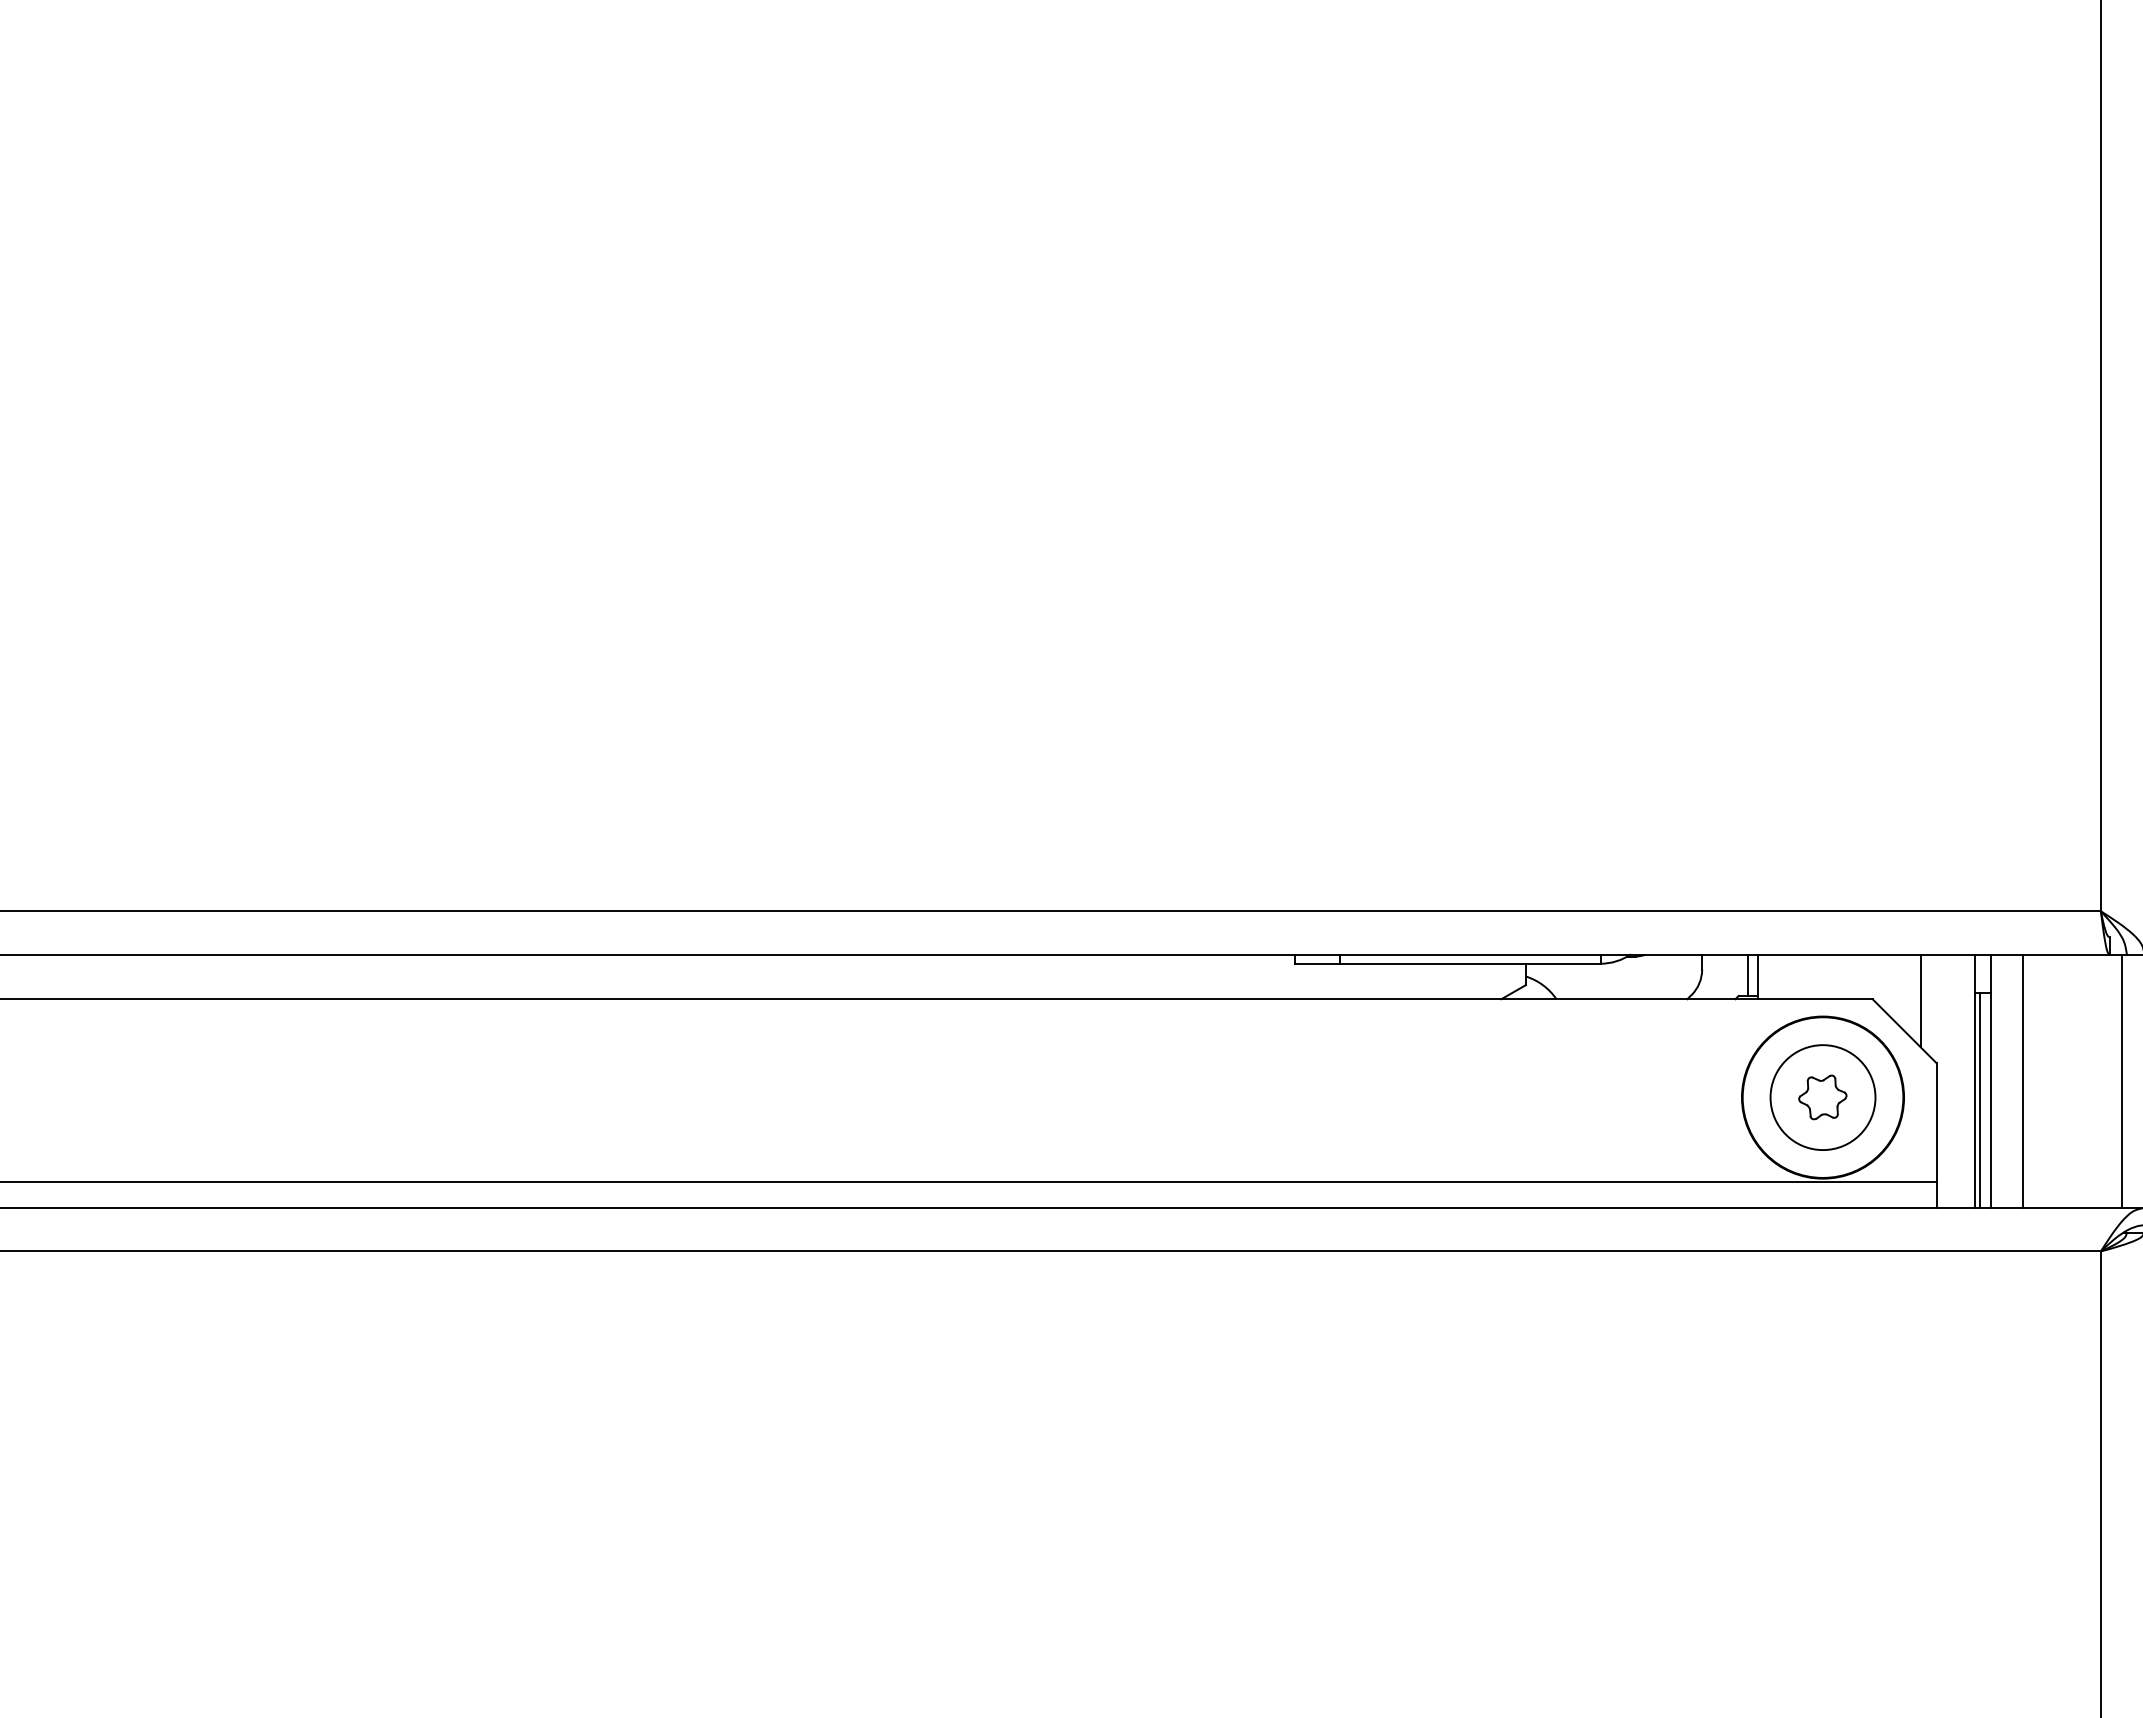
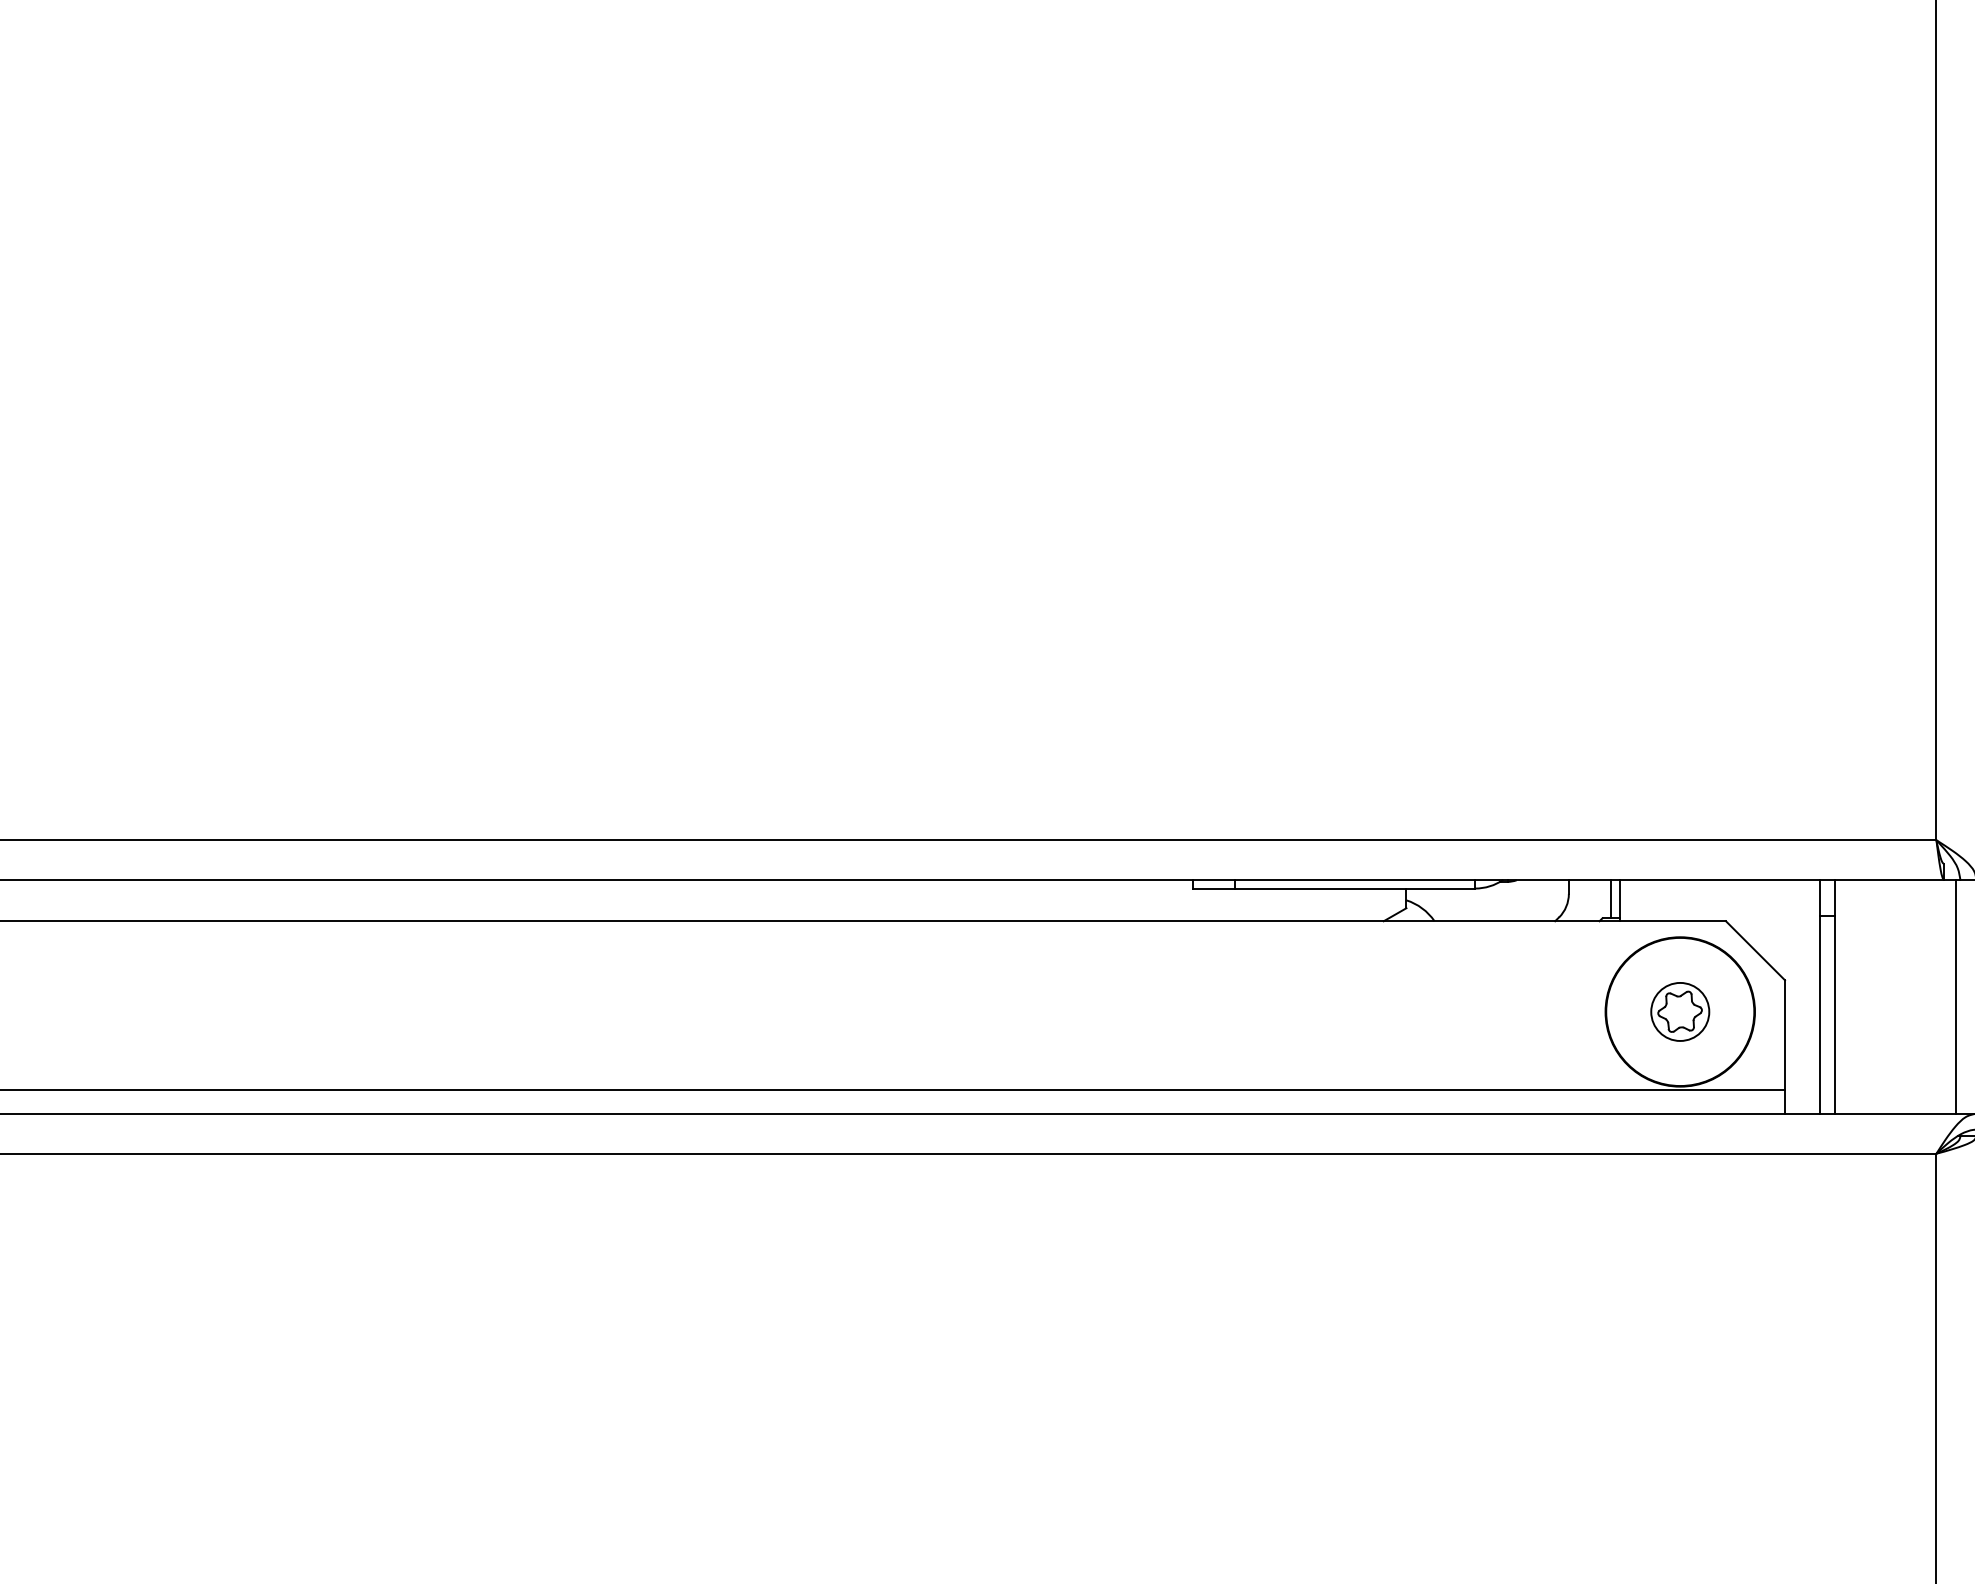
line: (1920, 1000) -> (1770, 922), removed
line: (2023, 1080) -> (1865, 996), removed
circle: (1822, 1097) -> (1679, 1011), size x0.6
line: (1980, 1100) -> (1825, 1014), removed

